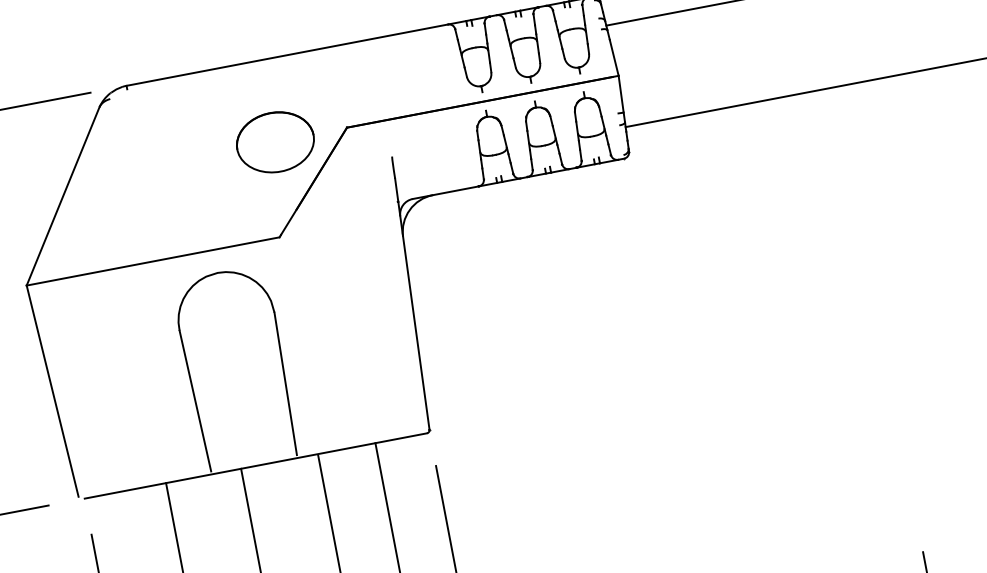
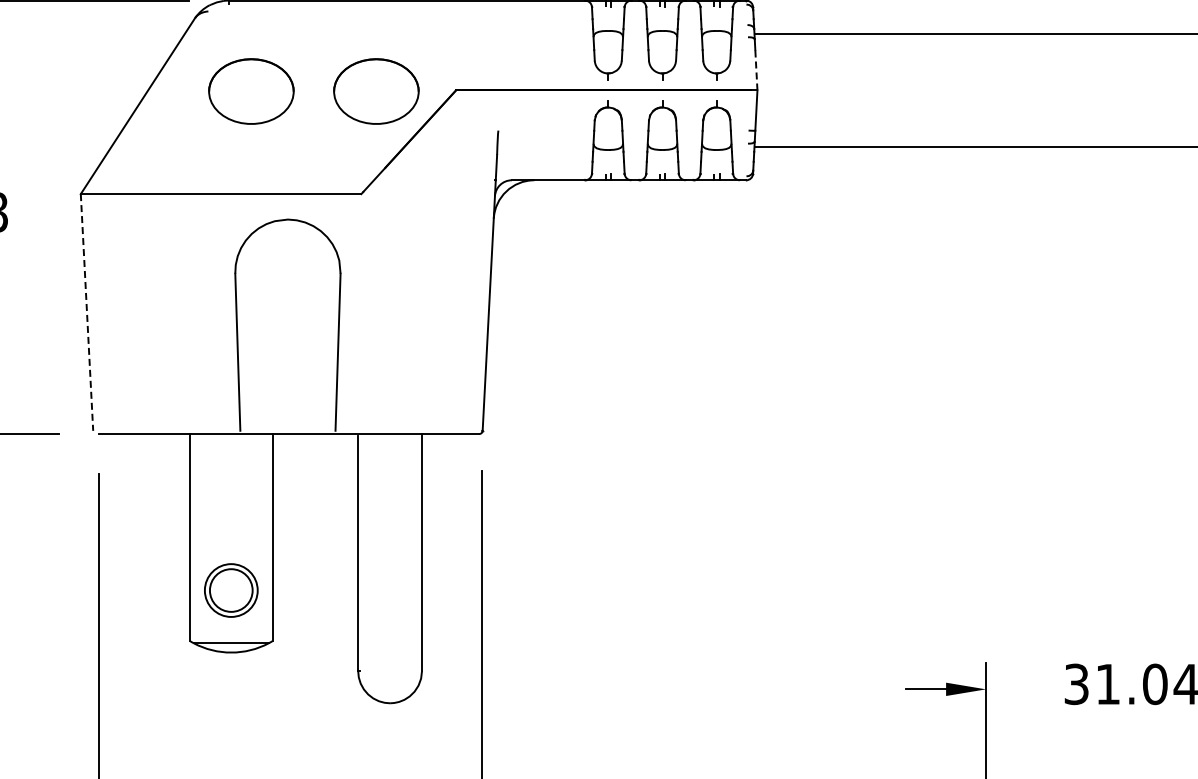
line: (614, 57) -> (756, 69), solid -> dashed
part: (162, 163) -> (251, 91), added
line: (53, 391) -> (87, 312), solid -> dashed

